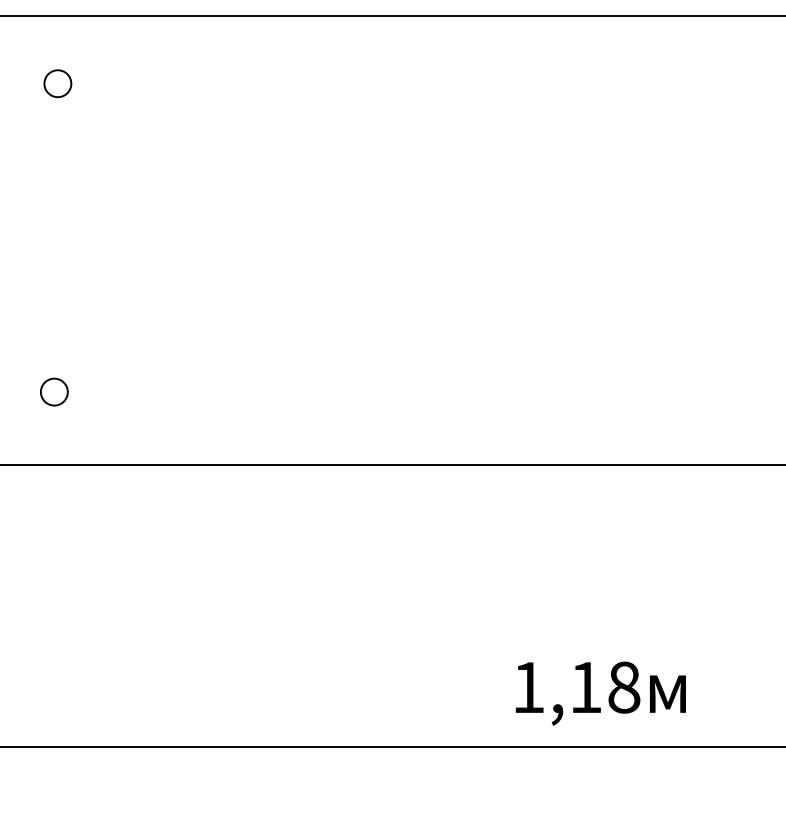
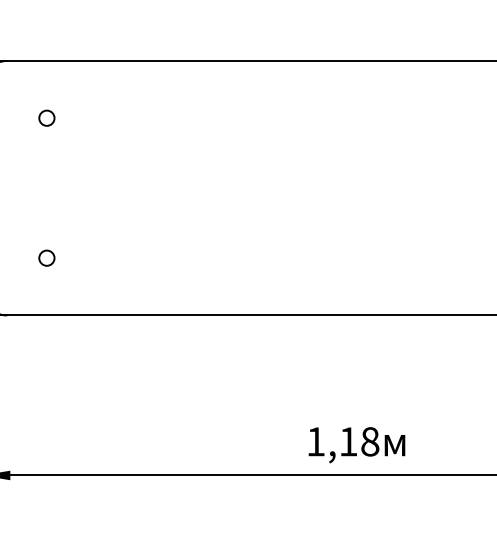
circle: (57, 82) -> (46, 117), moved
circle: (53, 390) -> (46, 257), moved

